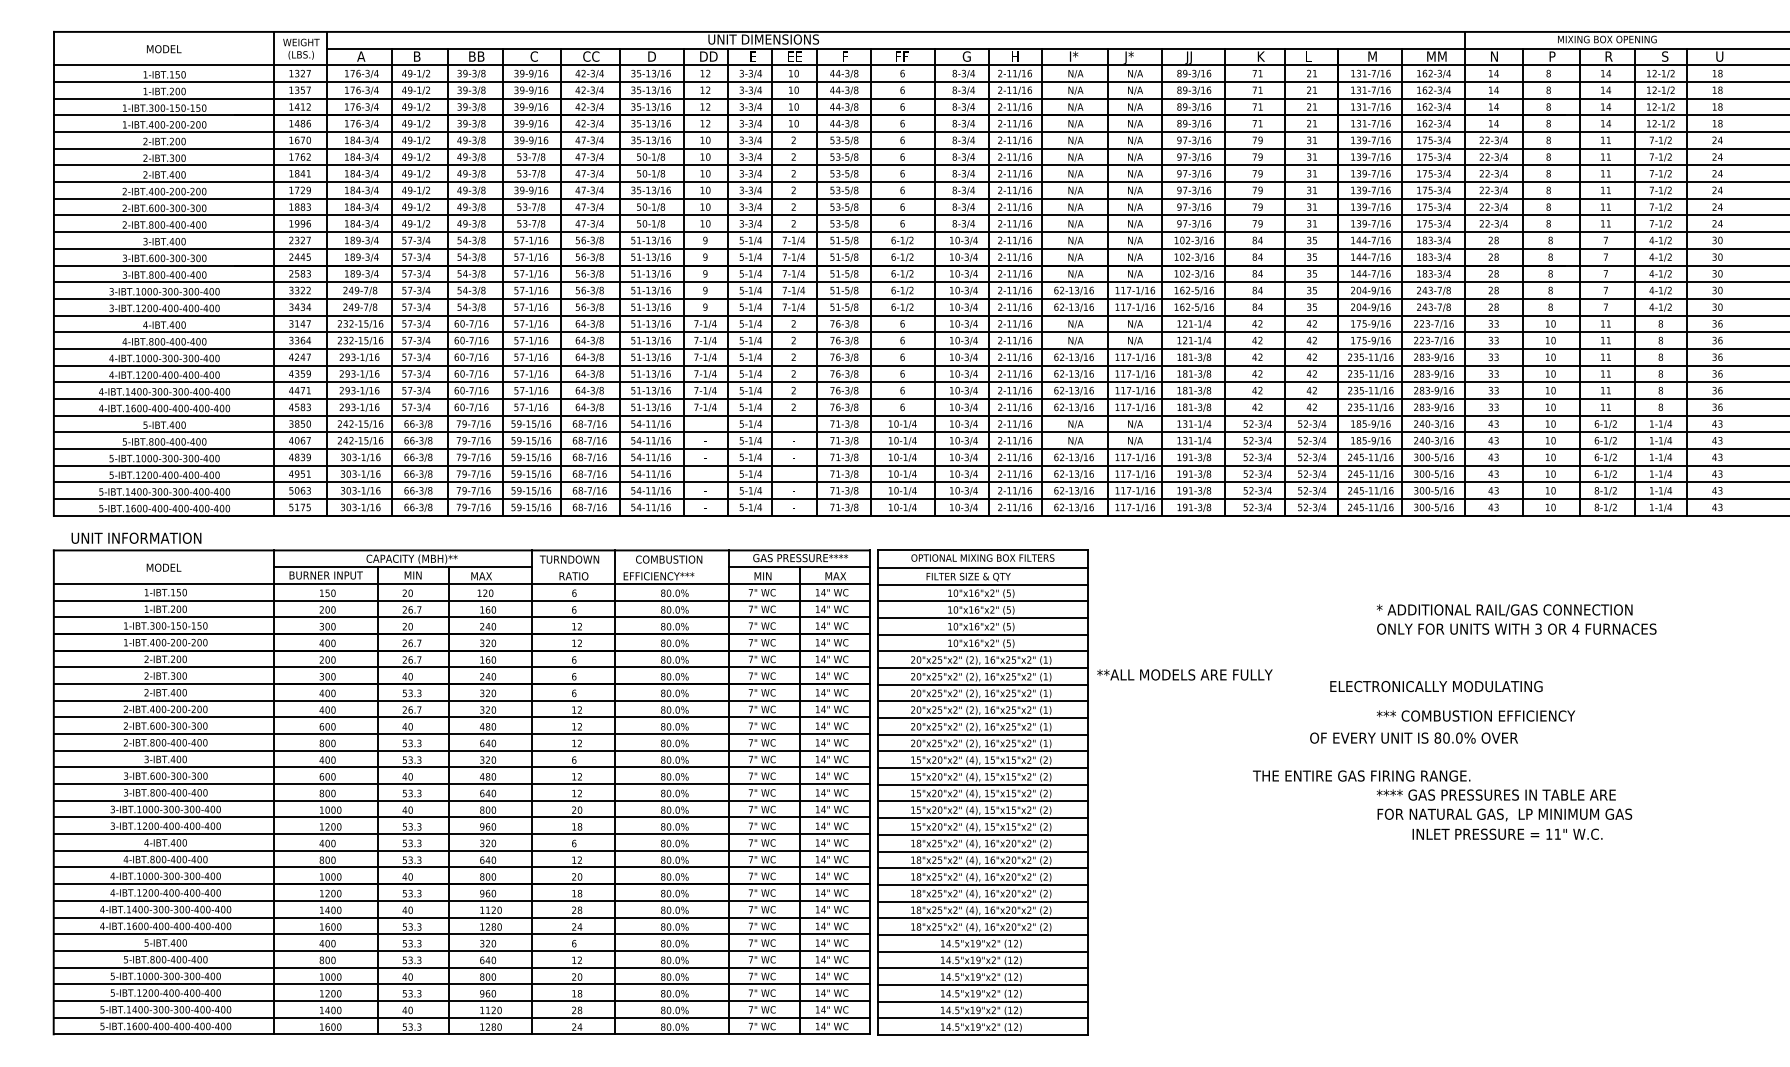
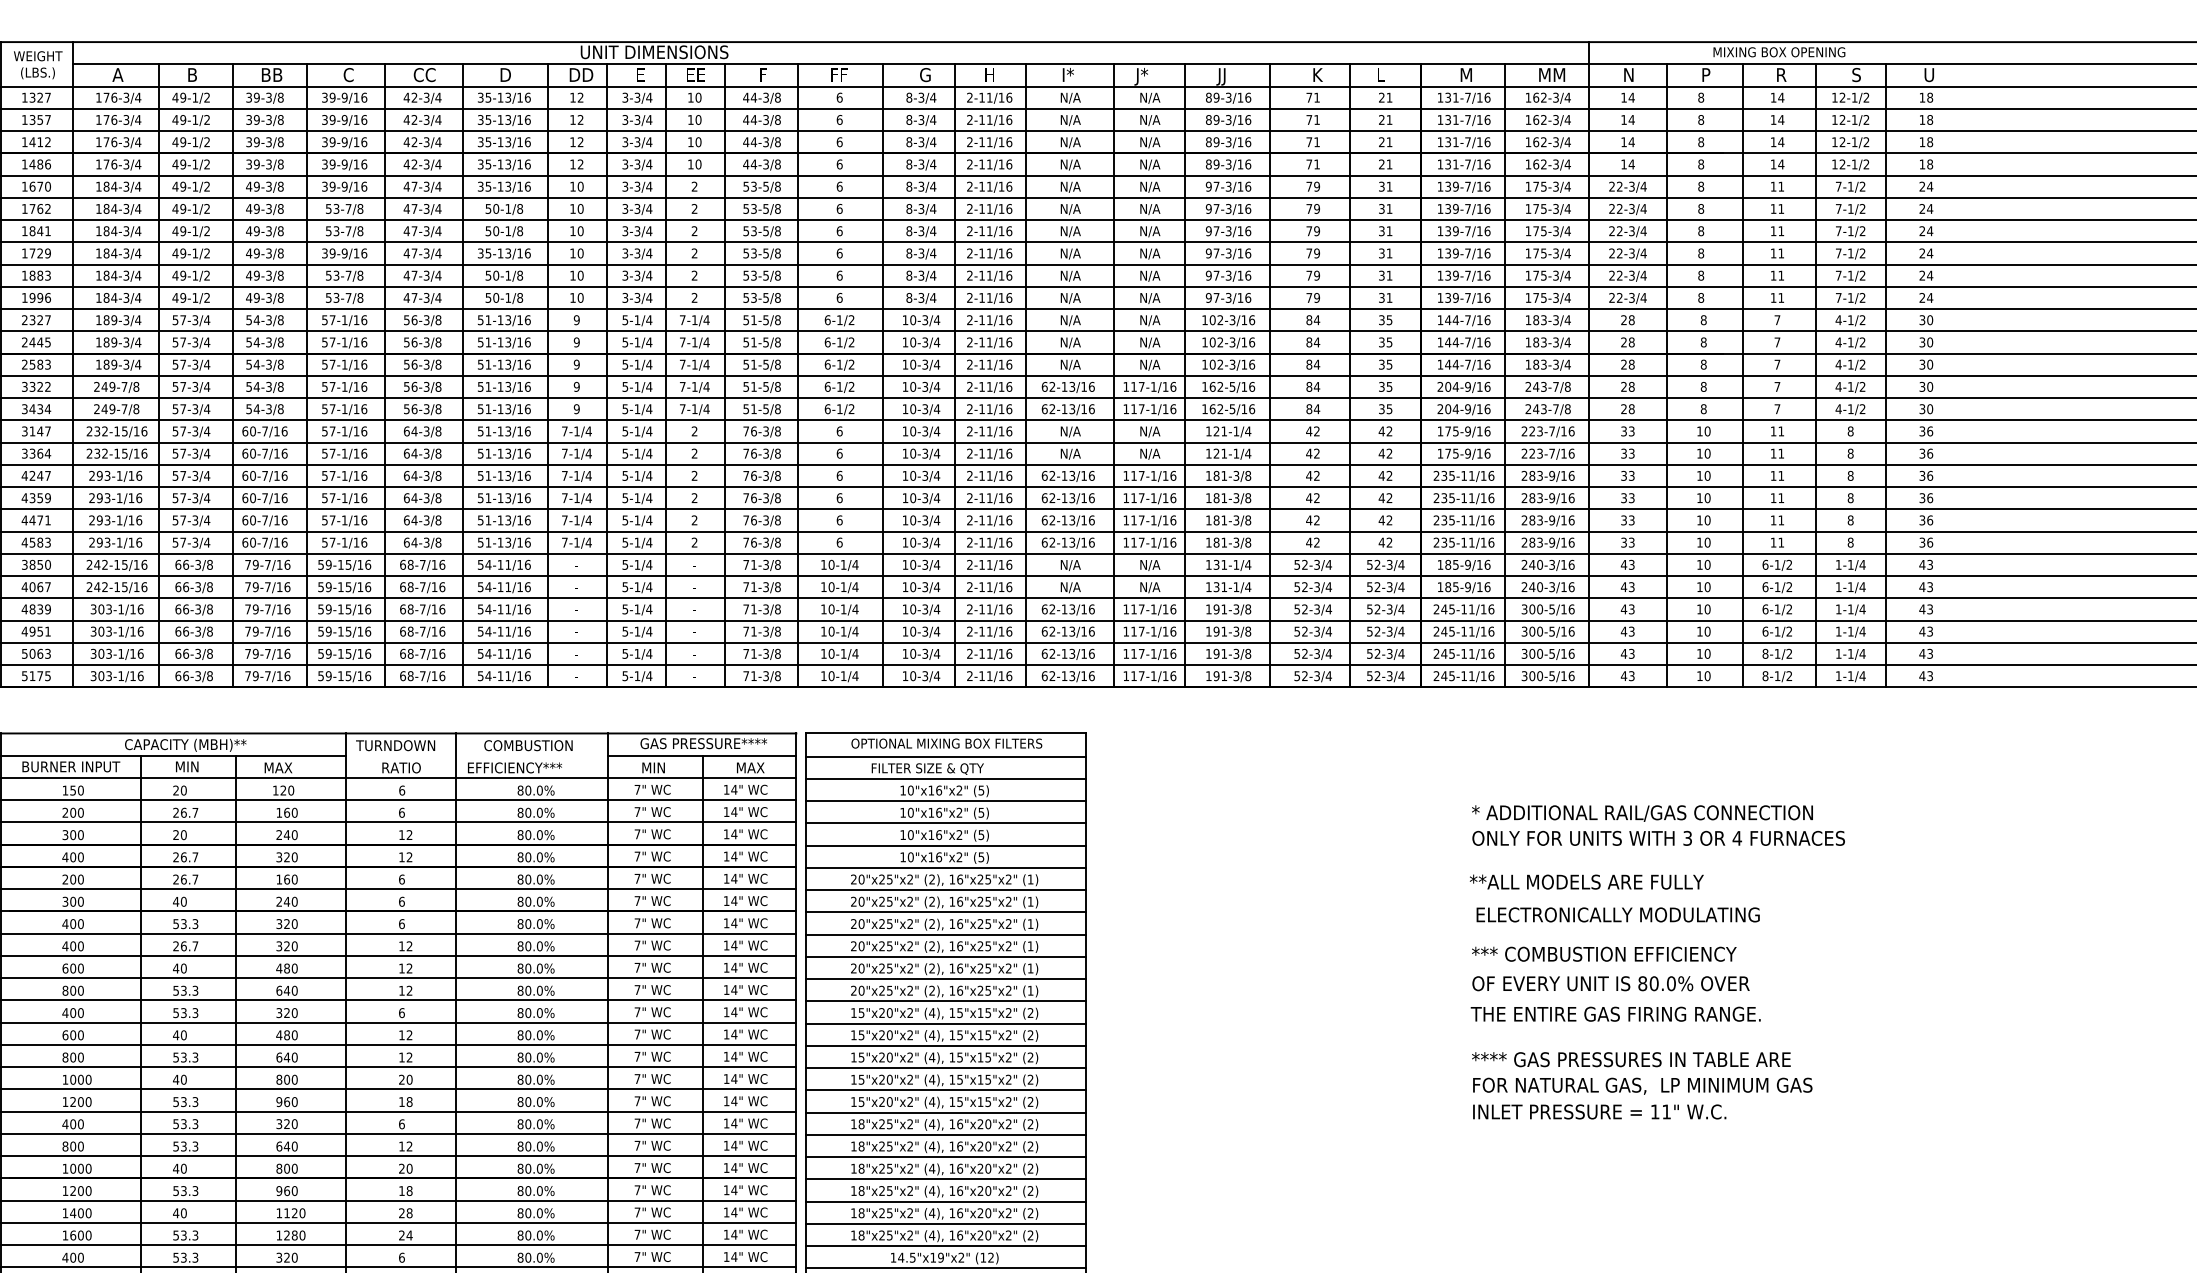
text: (1184, 674) -> (1586, 881), moved
text: (1436, 686) -> (1618, 914), moved
text: (1413, 737) -> (1610, 982), moved
text: (1361, 775) -> (1615, 1013), moved
text: (1507, 833) -> (1599, 1110), moved

